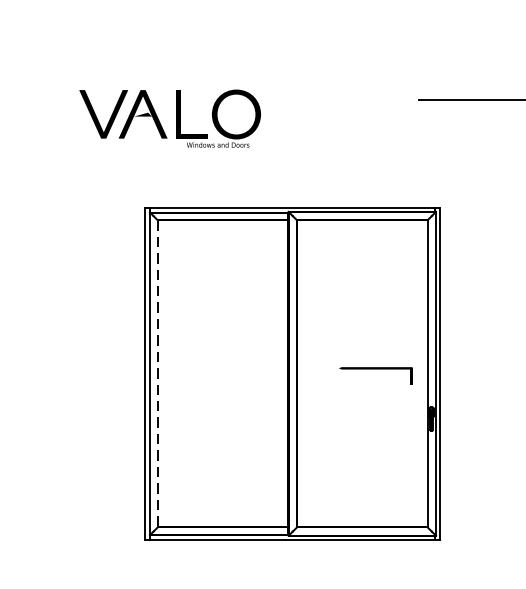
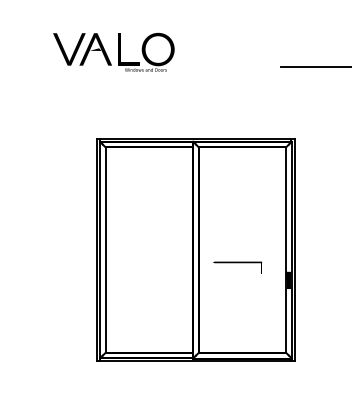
text: (169, 117) -> (113, 51), moved
line: (157, 374) -> (105, 250), dashed -> solid
part: (375, 375) -> (237, 267), moved

